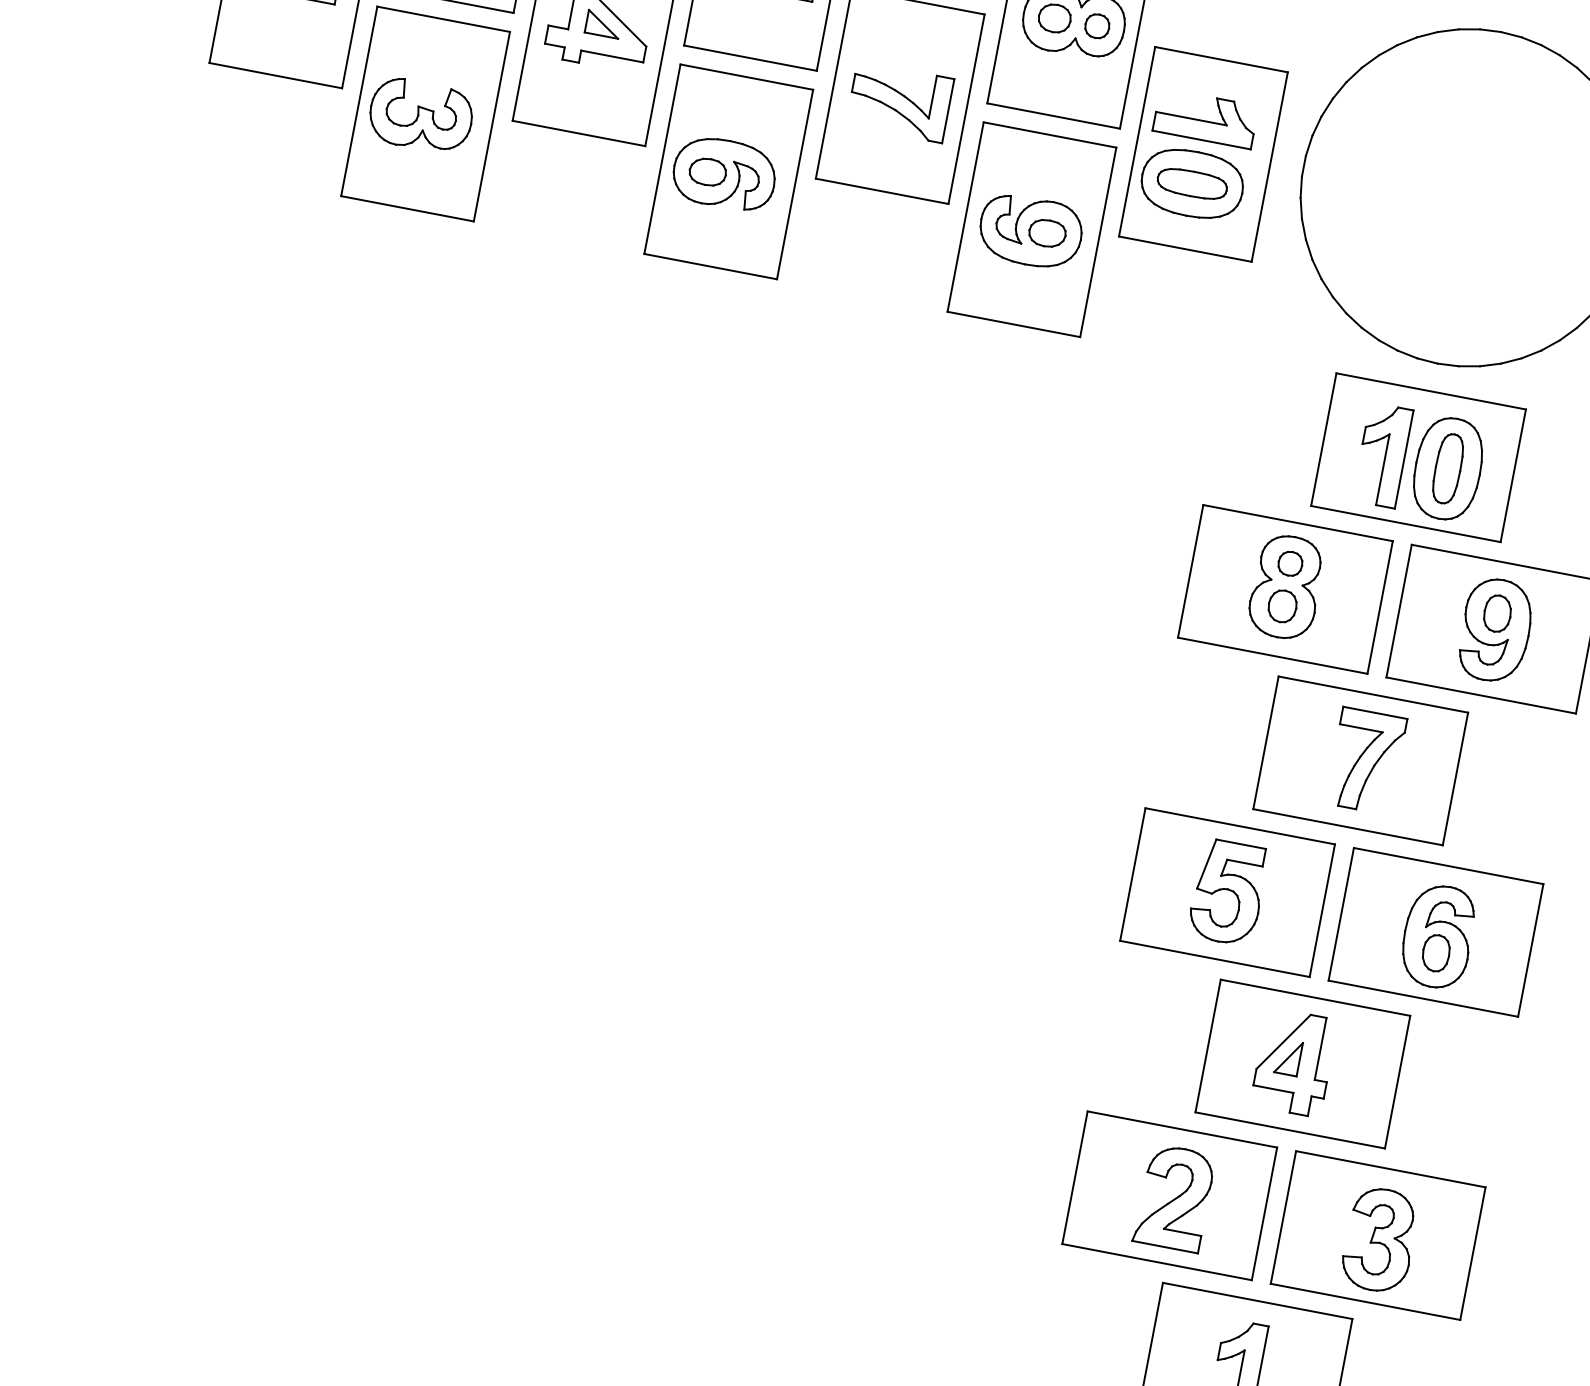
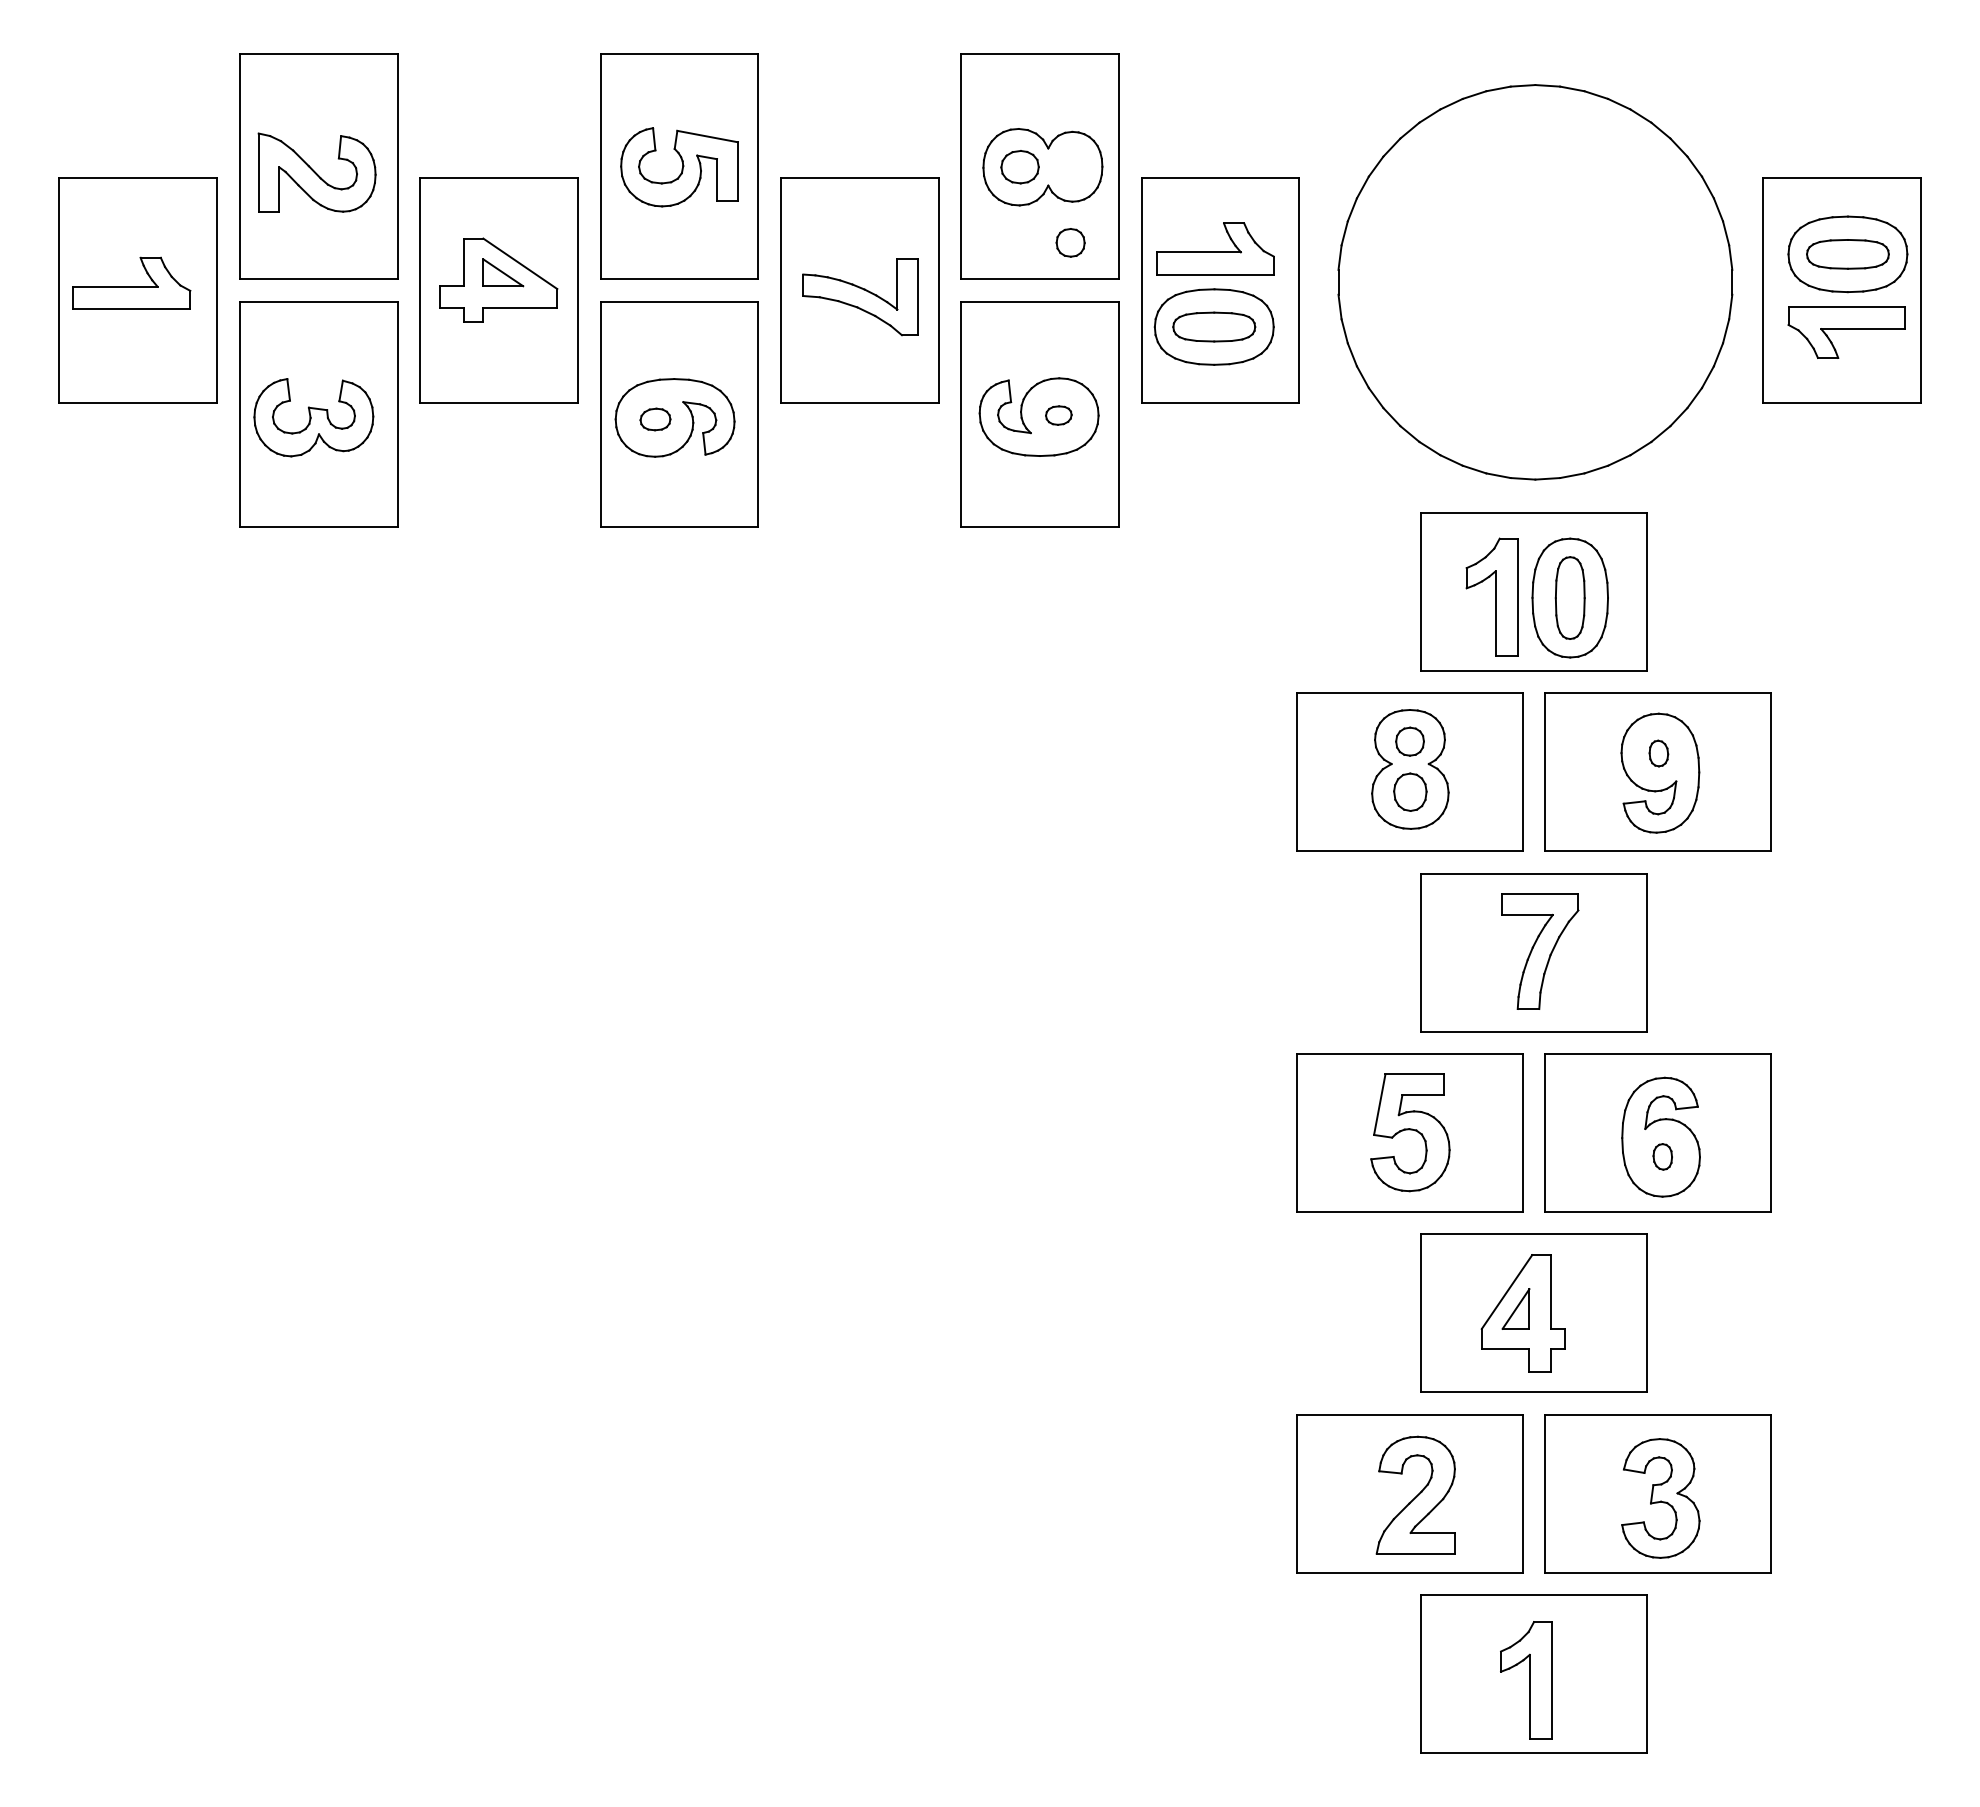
part: (1097, 25) -> (1070, 242), moved
part: (707, 172) -> (655, 419), size x0.7
part: (1047, 233) -> (1058, 415), size x0.6
part: (1497, 613) -> (1658, 753), size x0.6
part: (1436, 952) -> (1662, 1156), size x0.6

